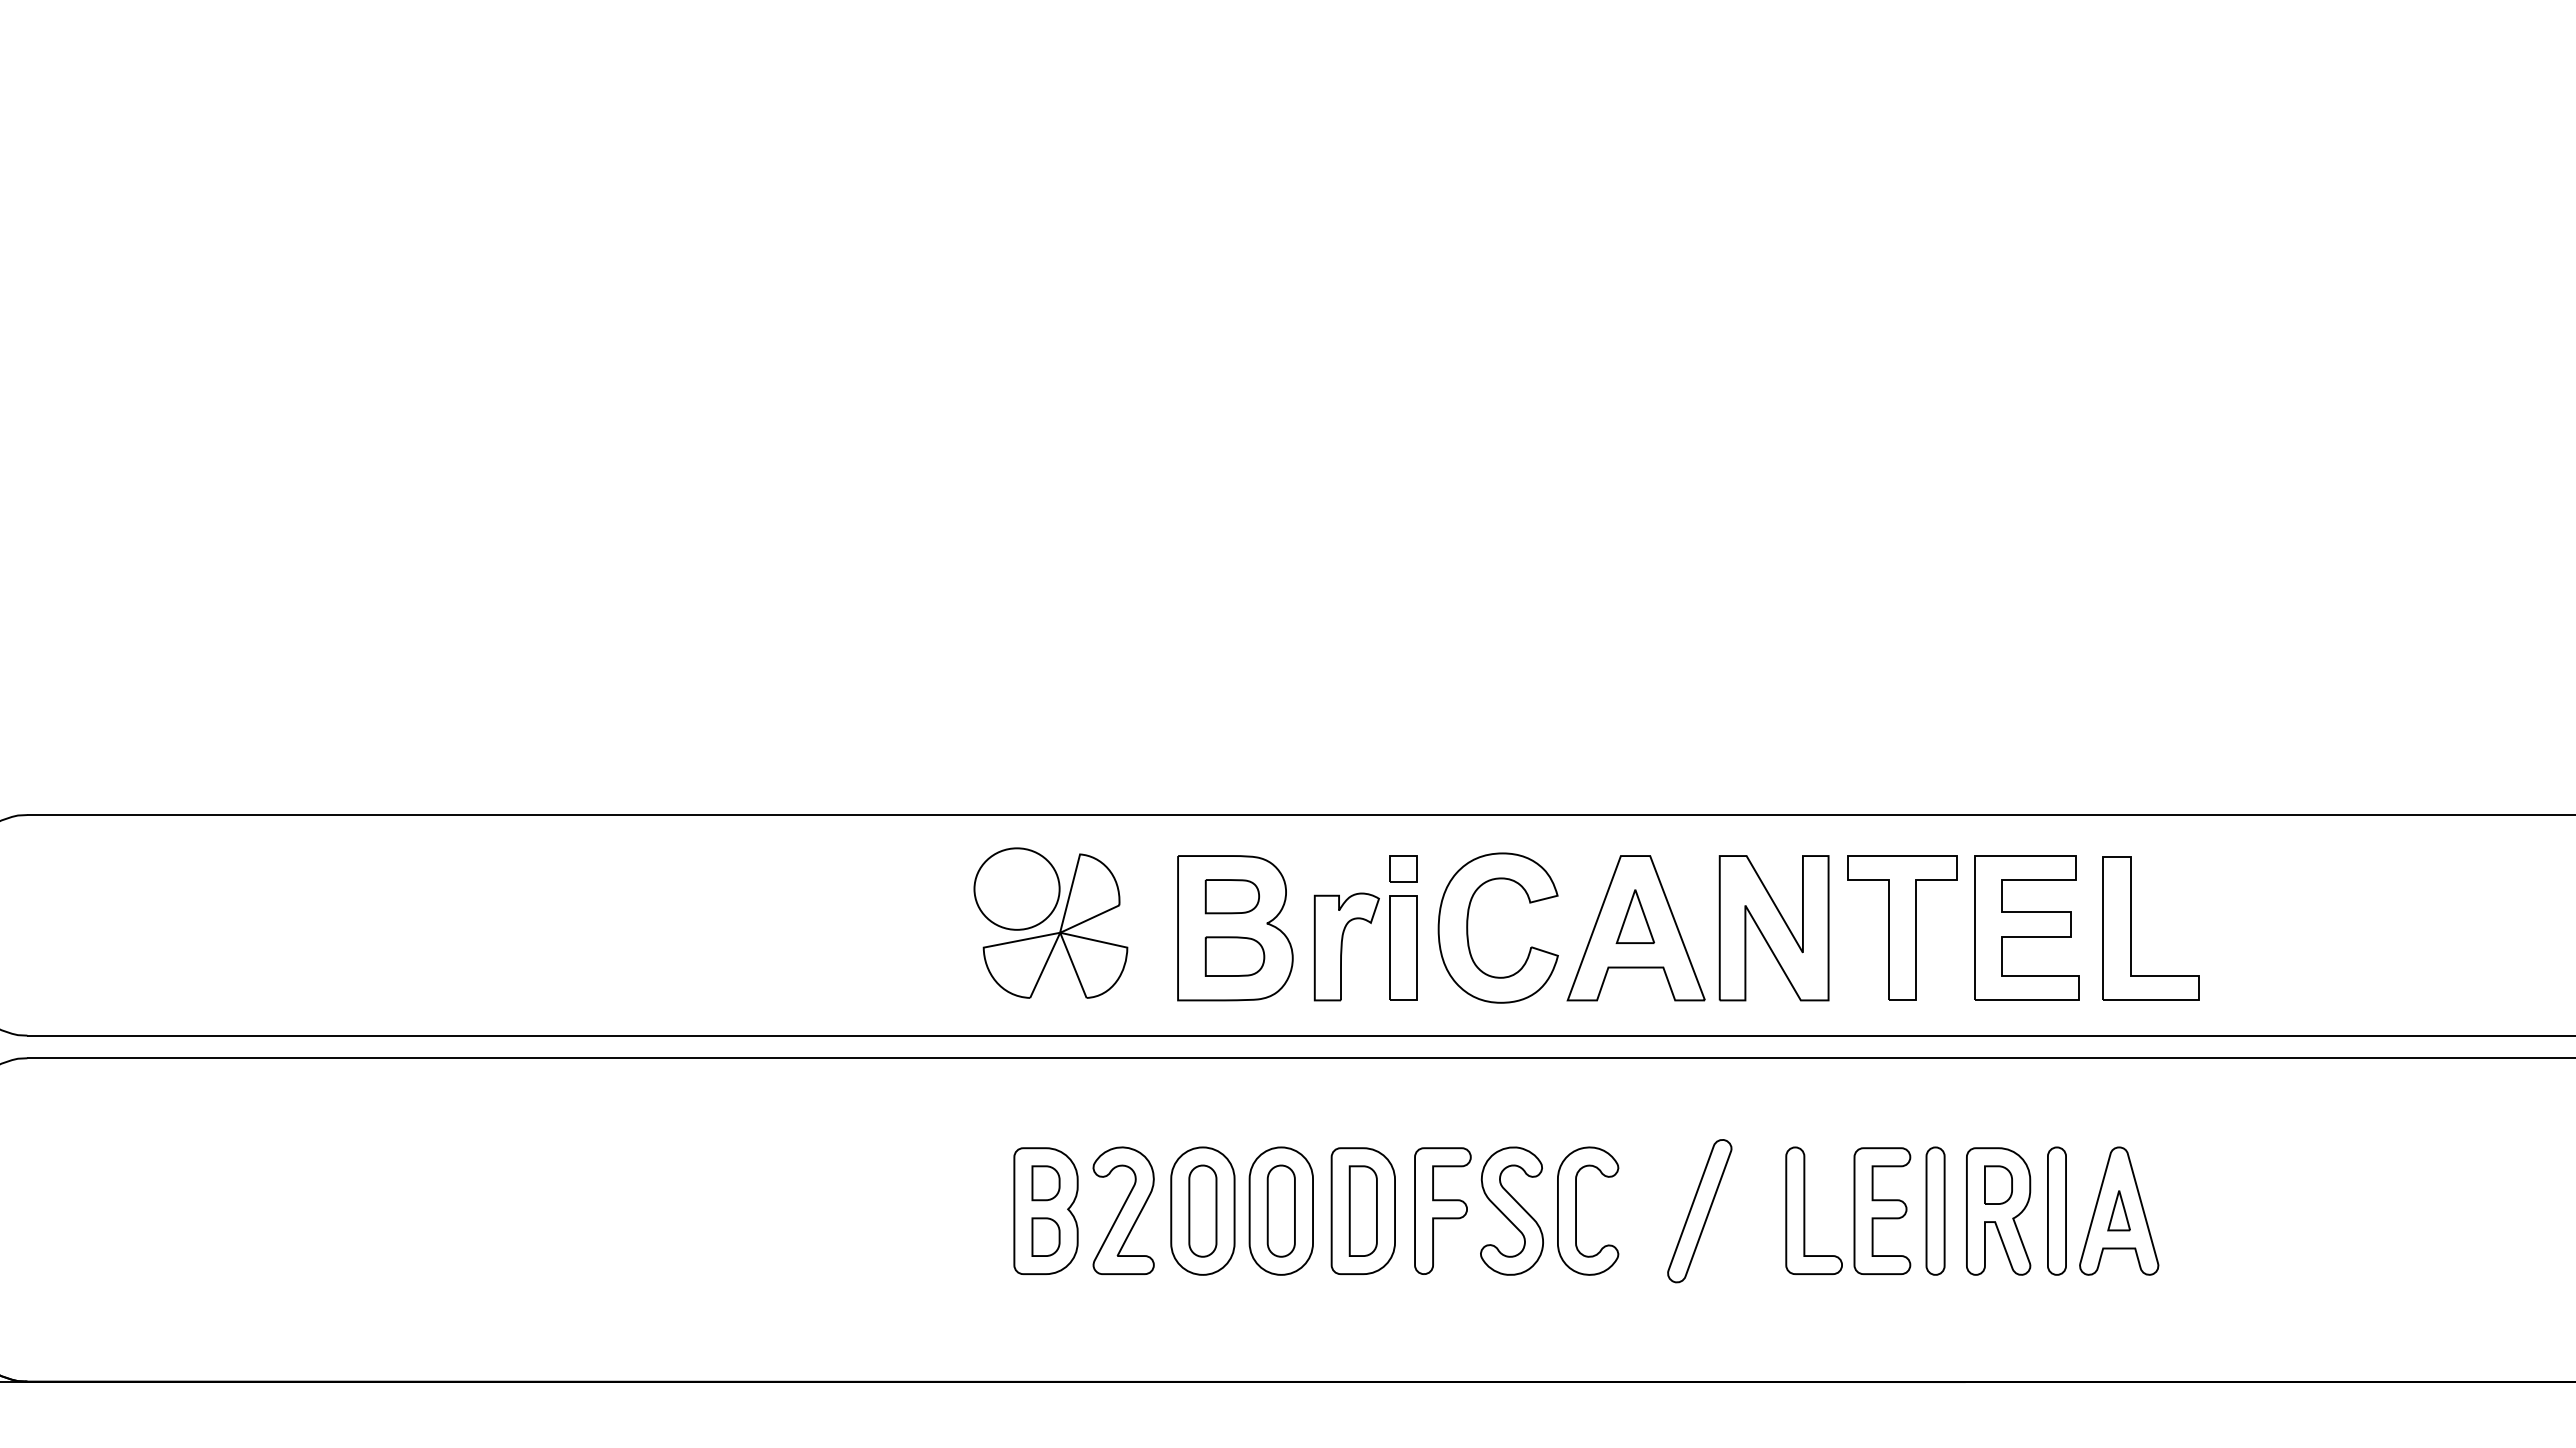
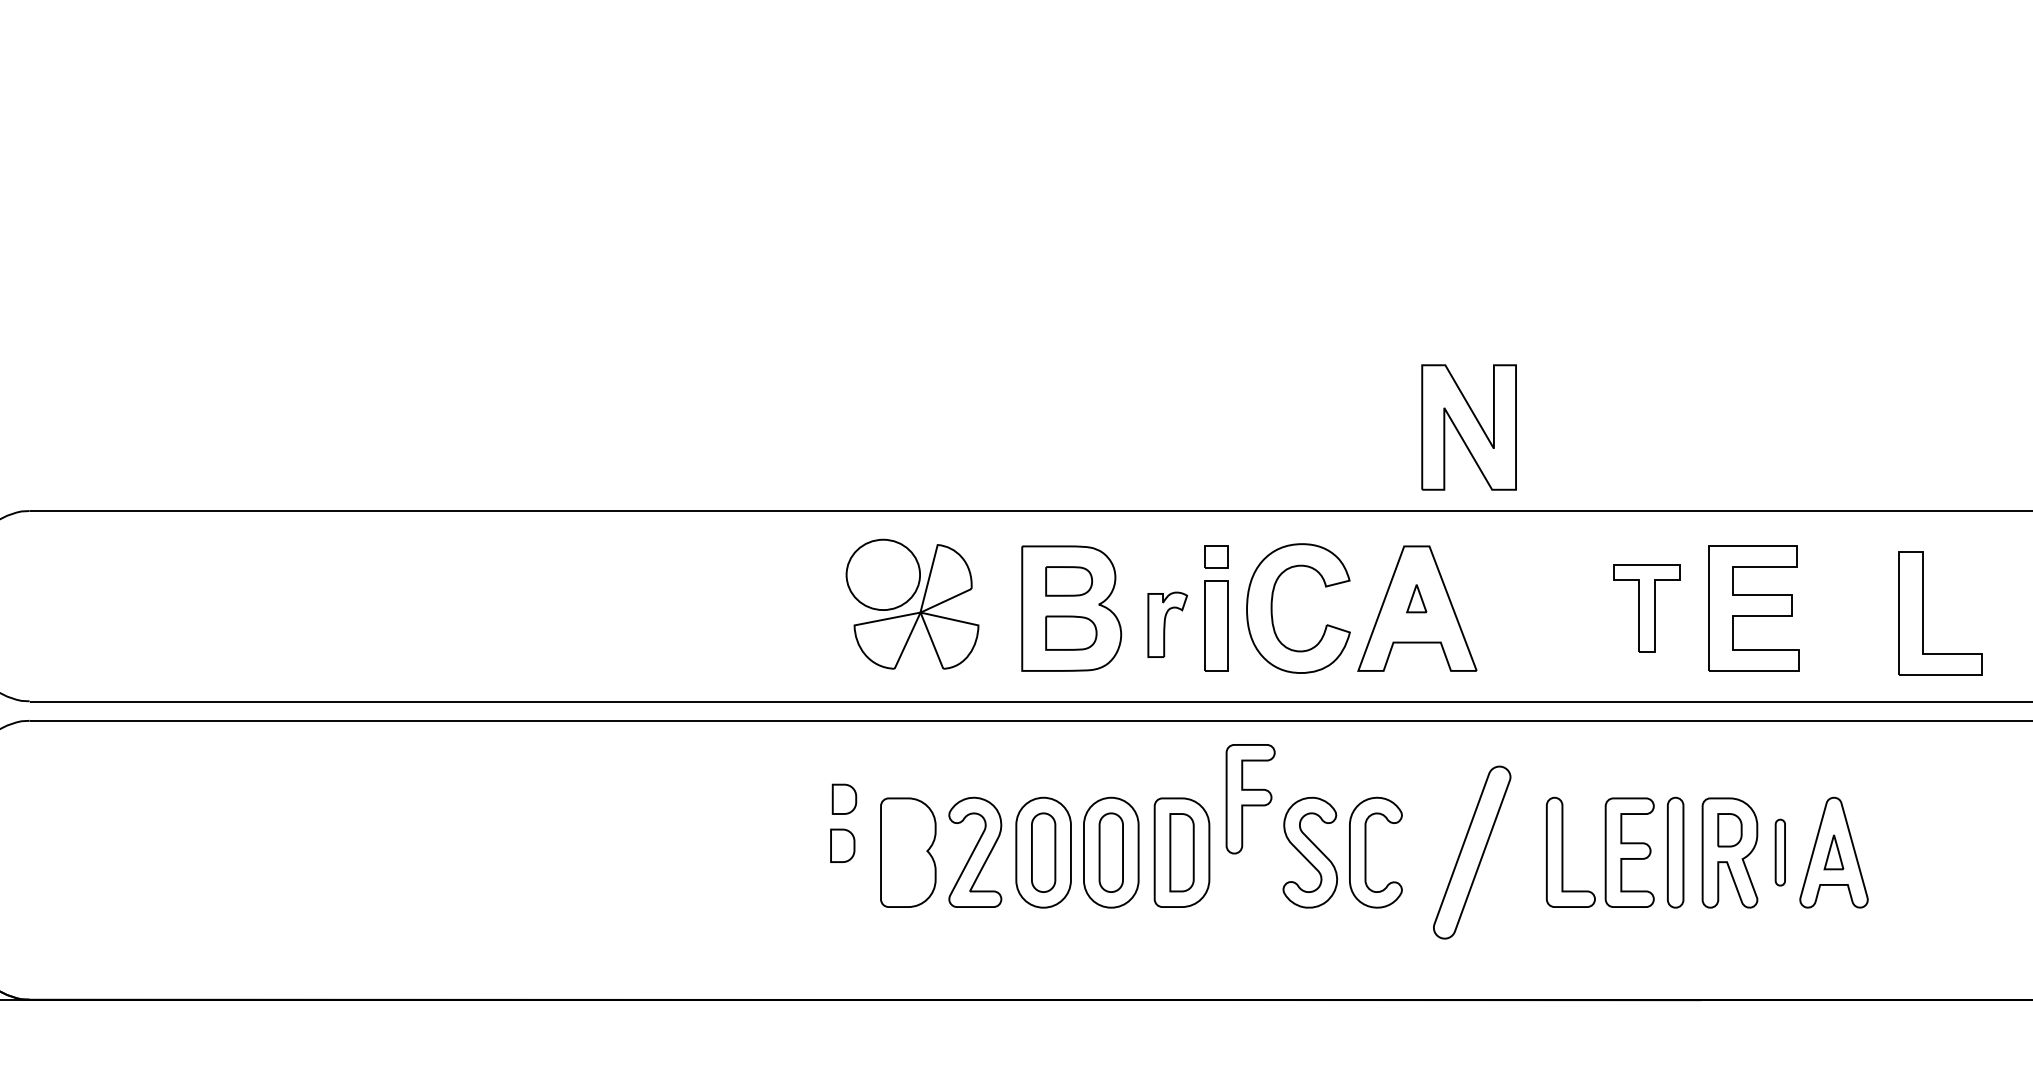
part: (1635, 916) -> (1416, 598), size x0.6
part: (1902, 927) -> (1647, 608), size x0.7
part: (1773, 928) -> (1468, 427), moved
part: (2131, 928) -> (1924, 613), moved
part: (1346, 946) -> (1167, 624), size x0.7
part: (1045, 1183) -> (844, 799), moved
part: (1442, 1210) -> (1250, 798), moved
part: (2056, 1210) -> (1779, 852), size x0.6
part: (1699, 1211) -> (1472, 853), size x1.4
part: (1045, 1236) -> (842, 845), moved

